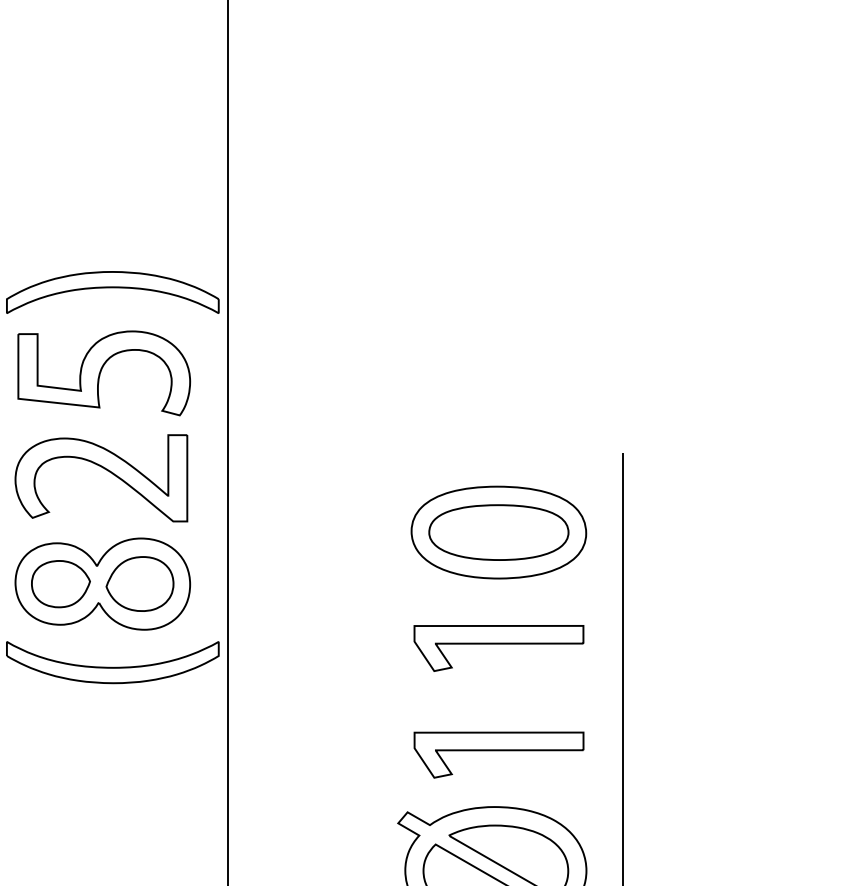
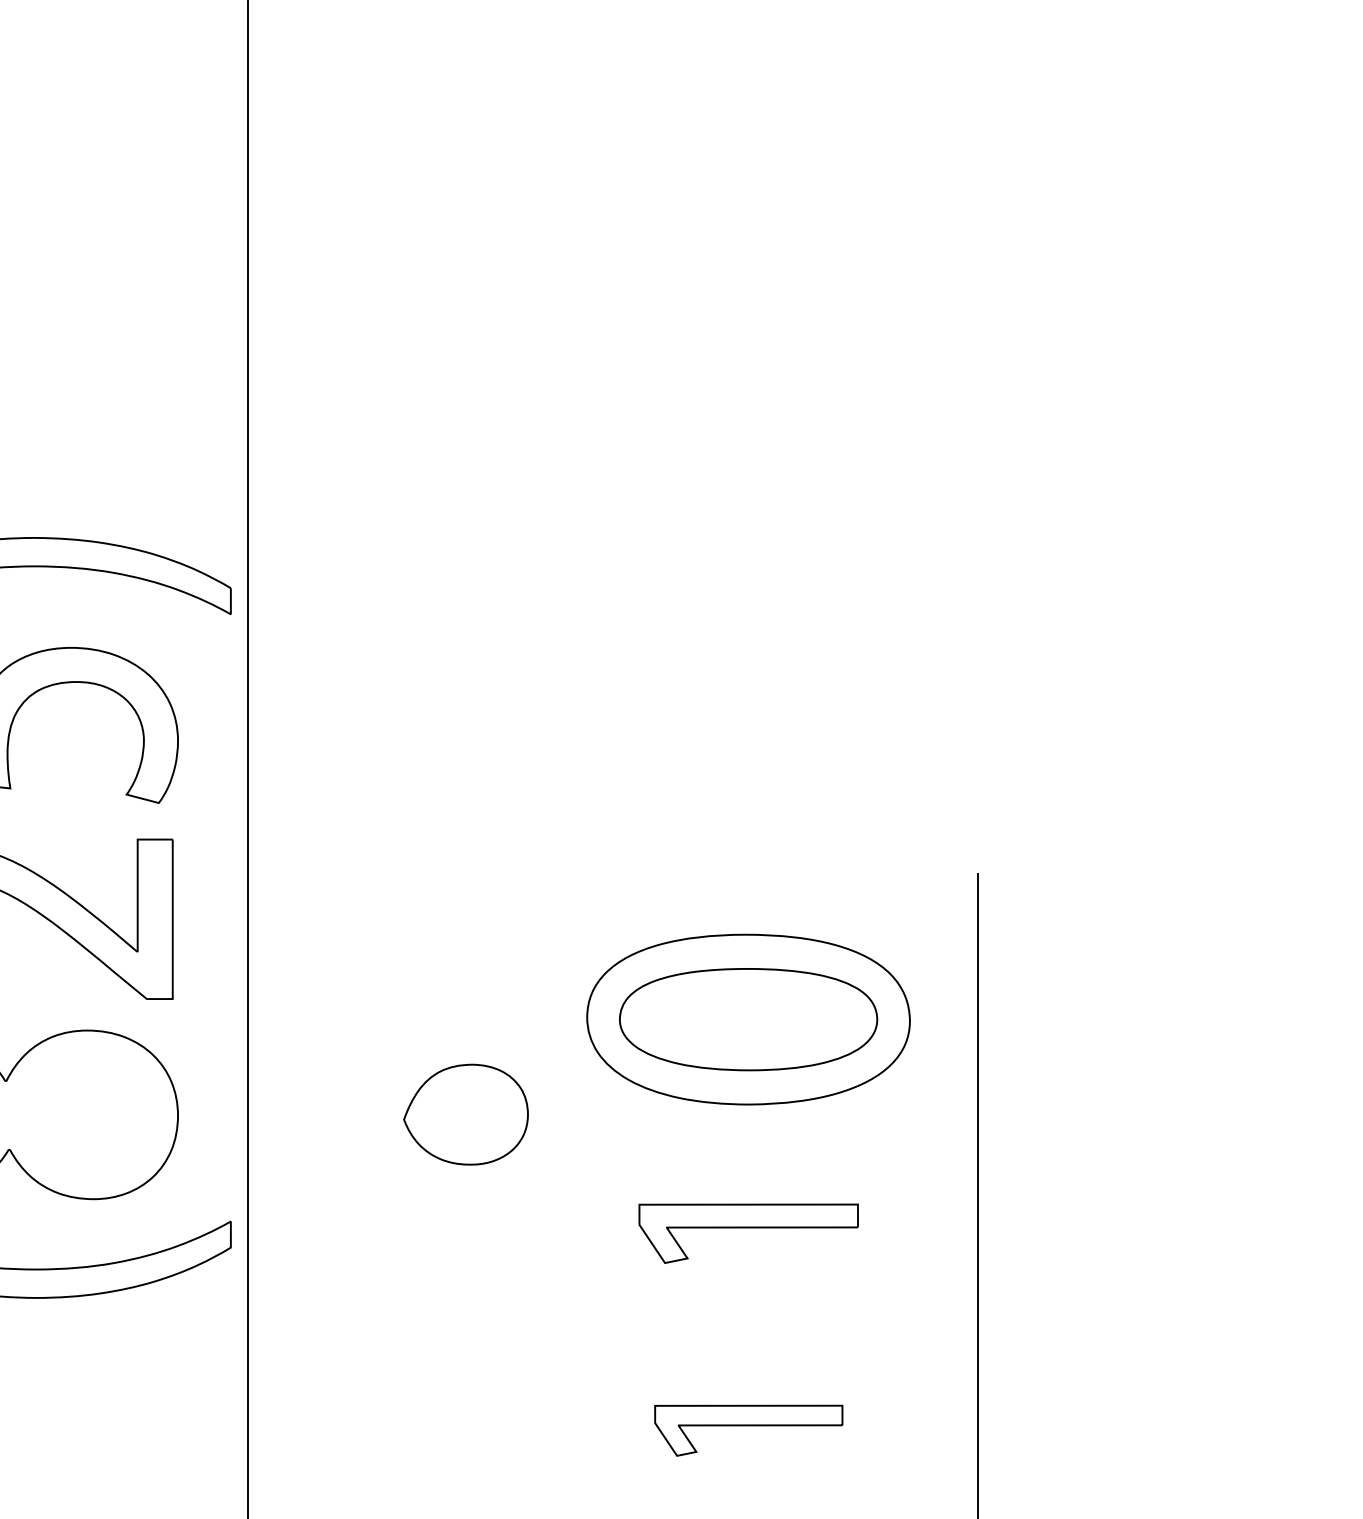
part: (139, 583) -> (465, 1113), moved
part: (498, 648) -> (747, 1233), size x0.7
part: (498, 754) -> (747, 1429), size x0.6

